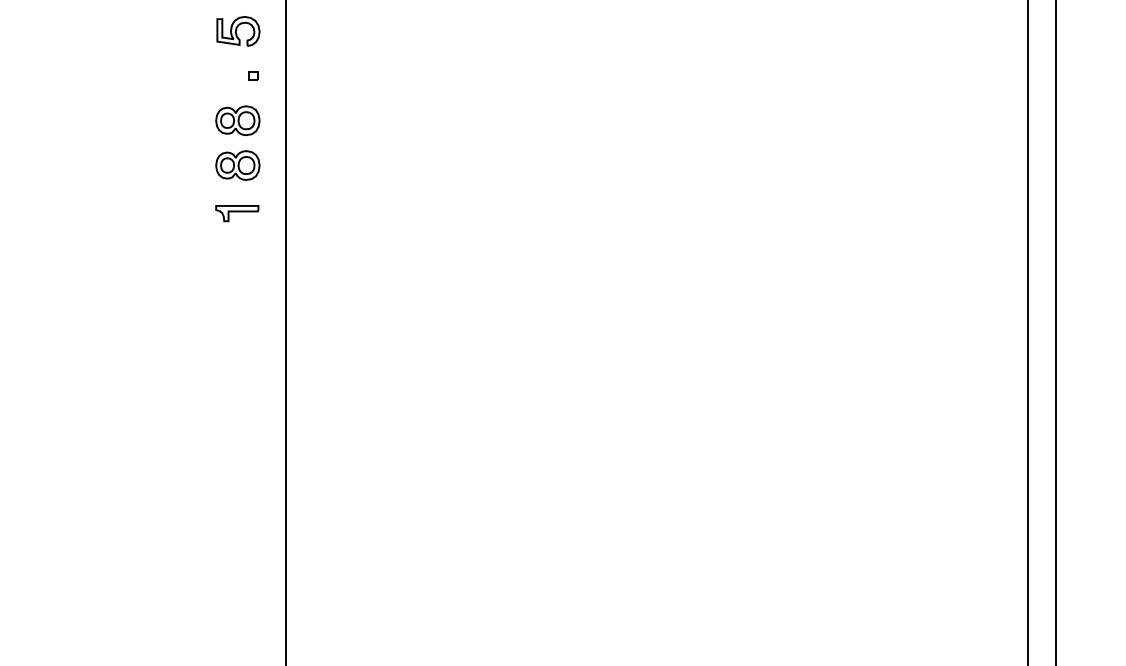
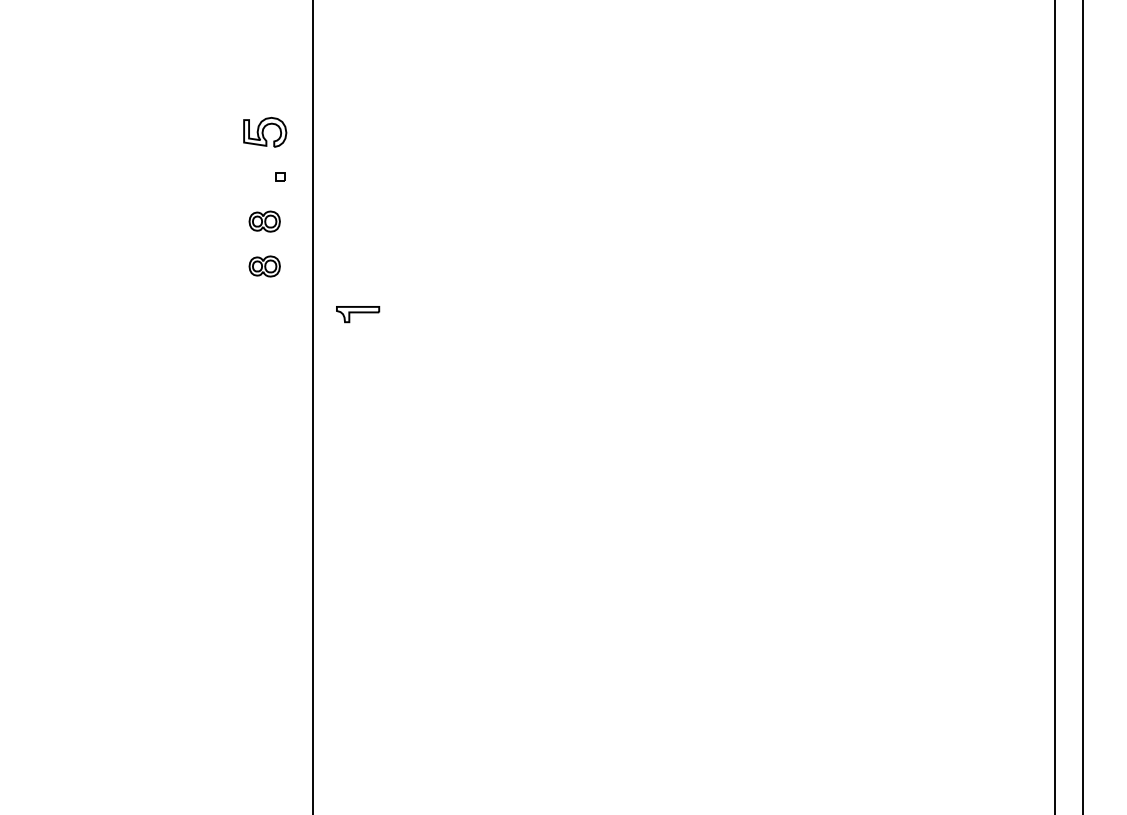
part: (237, 120) -> (264, 221), size x0.7
part: (237, 165) -> (264, 266), size x0.7
part: (237, 213) -> (358, 314), moved

